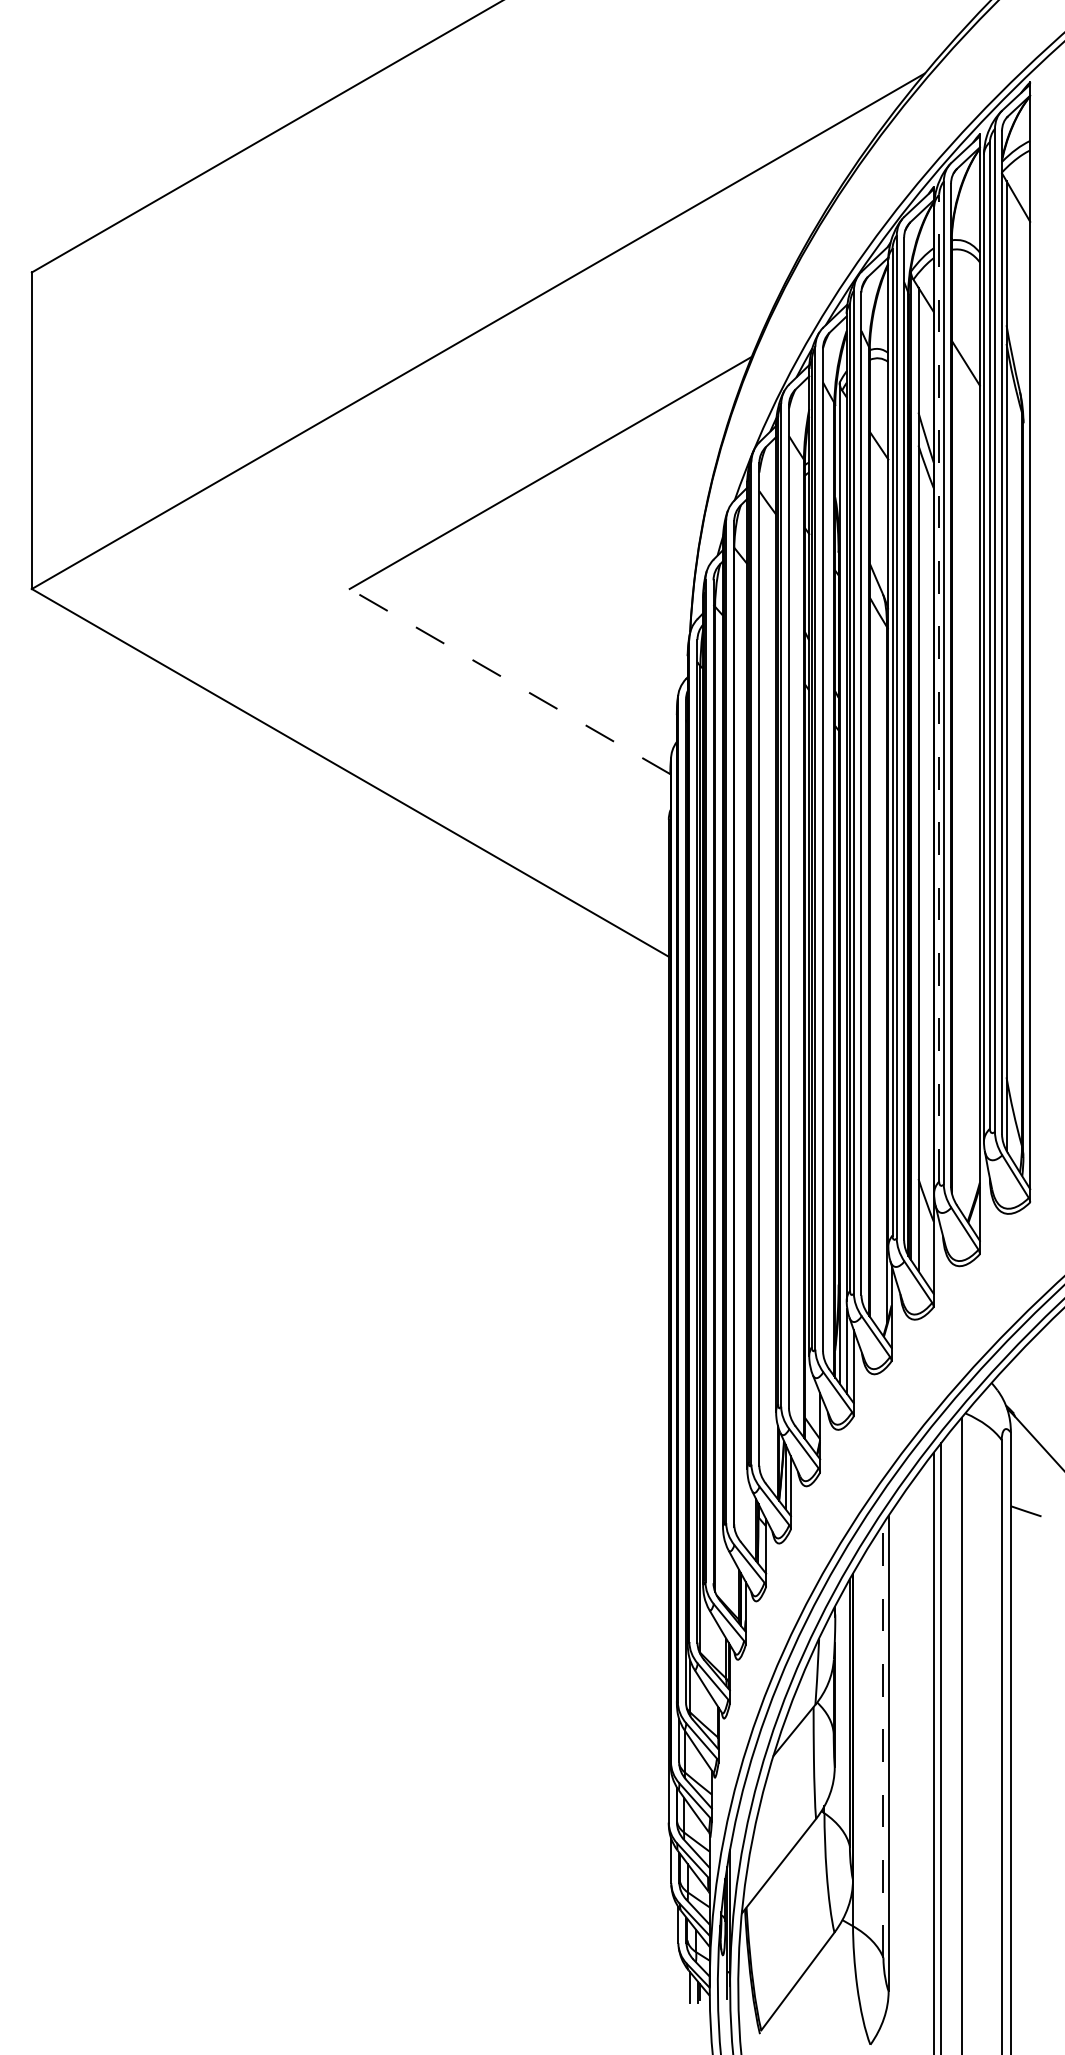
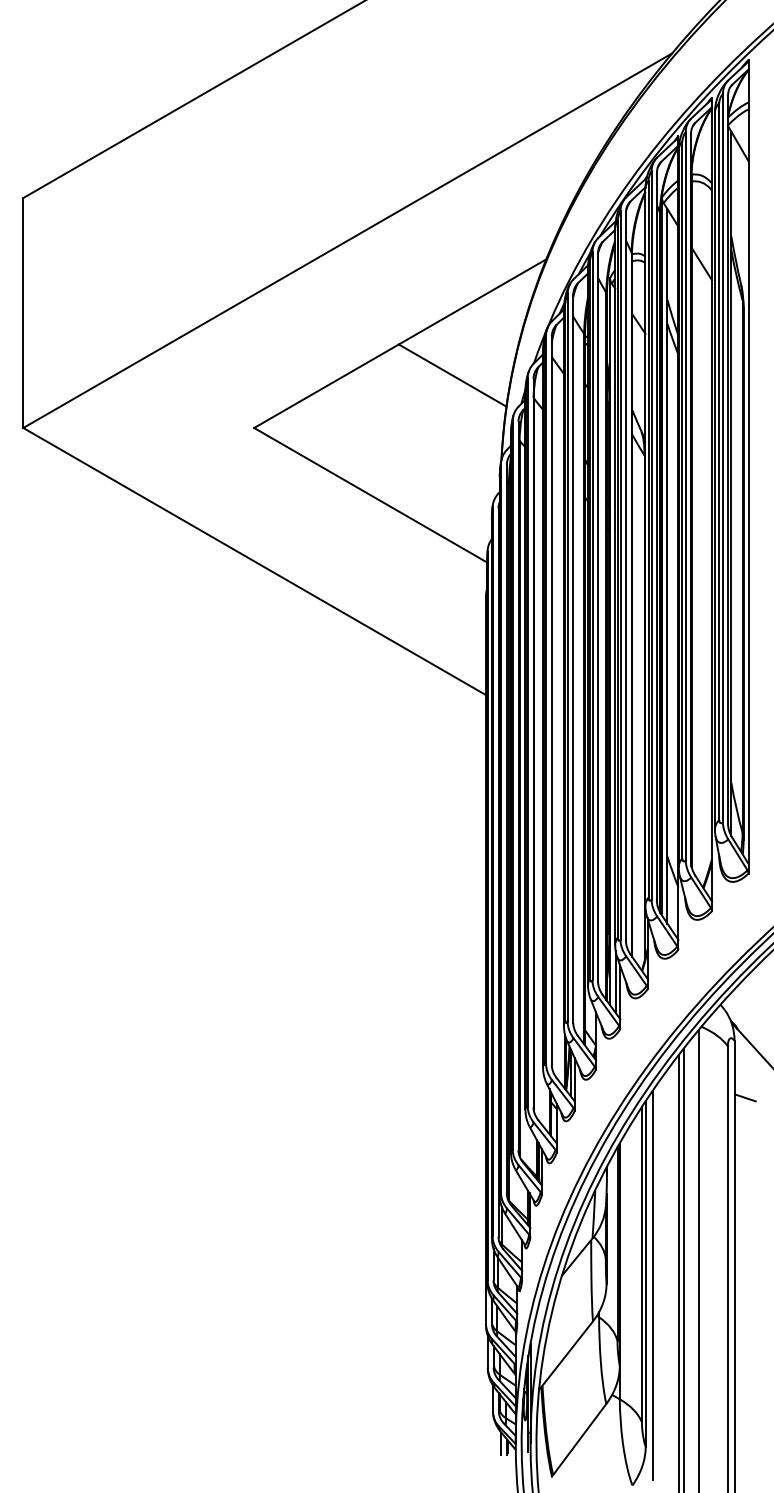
line: (622, 516) -> (452, 375), added
line: (509, 681) -> (370, 495), dashed -> solid
line: (939, 687) -> (682, 499), dashed -> solid
line: (883, 1741) -> (641, 1265), dashed -> solid
line: (898, 1769) -> (652, 1285), added

